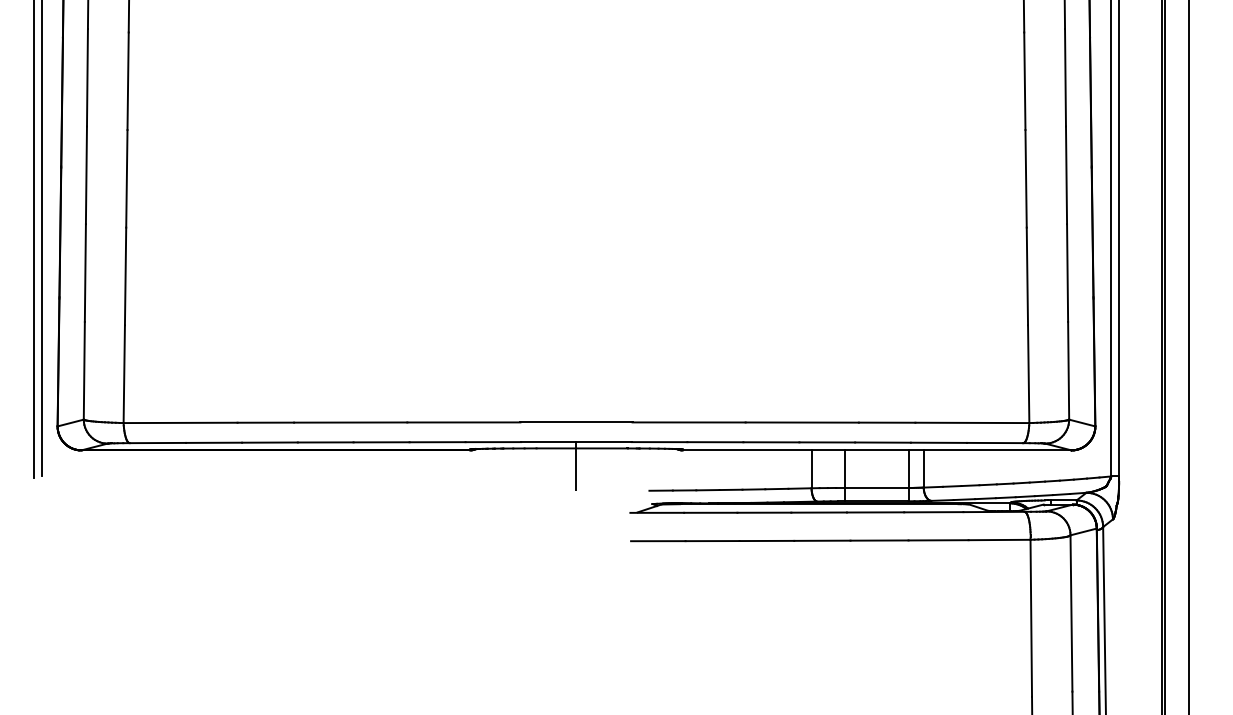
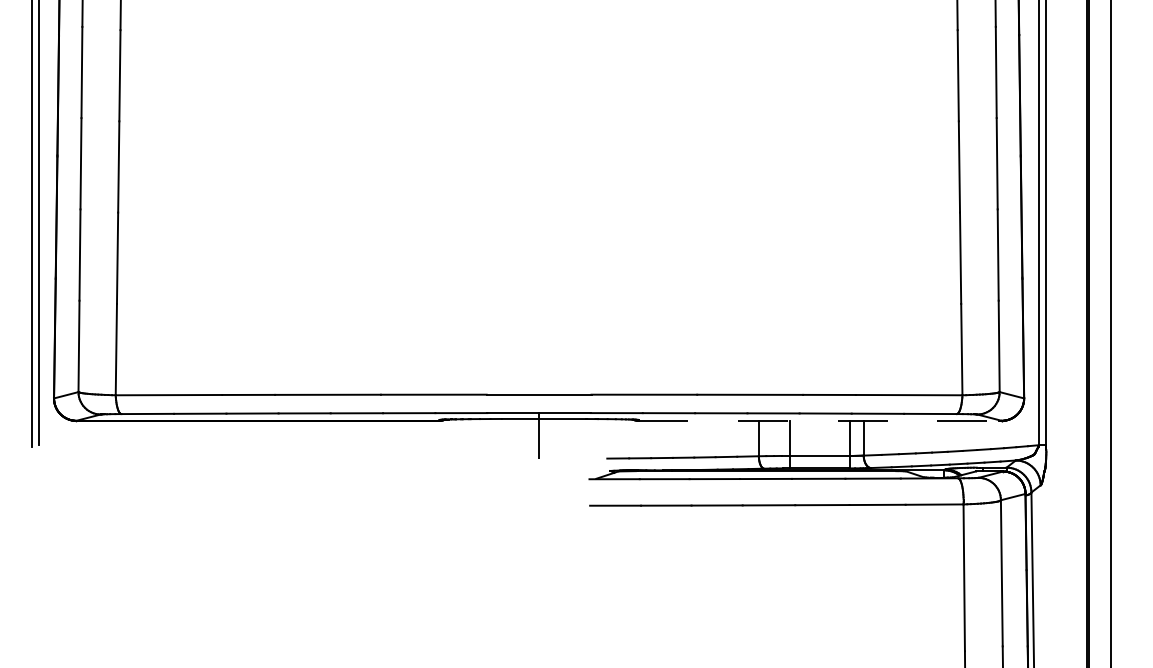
line: (876, 450) -> (819, 420), solid -> dashed

